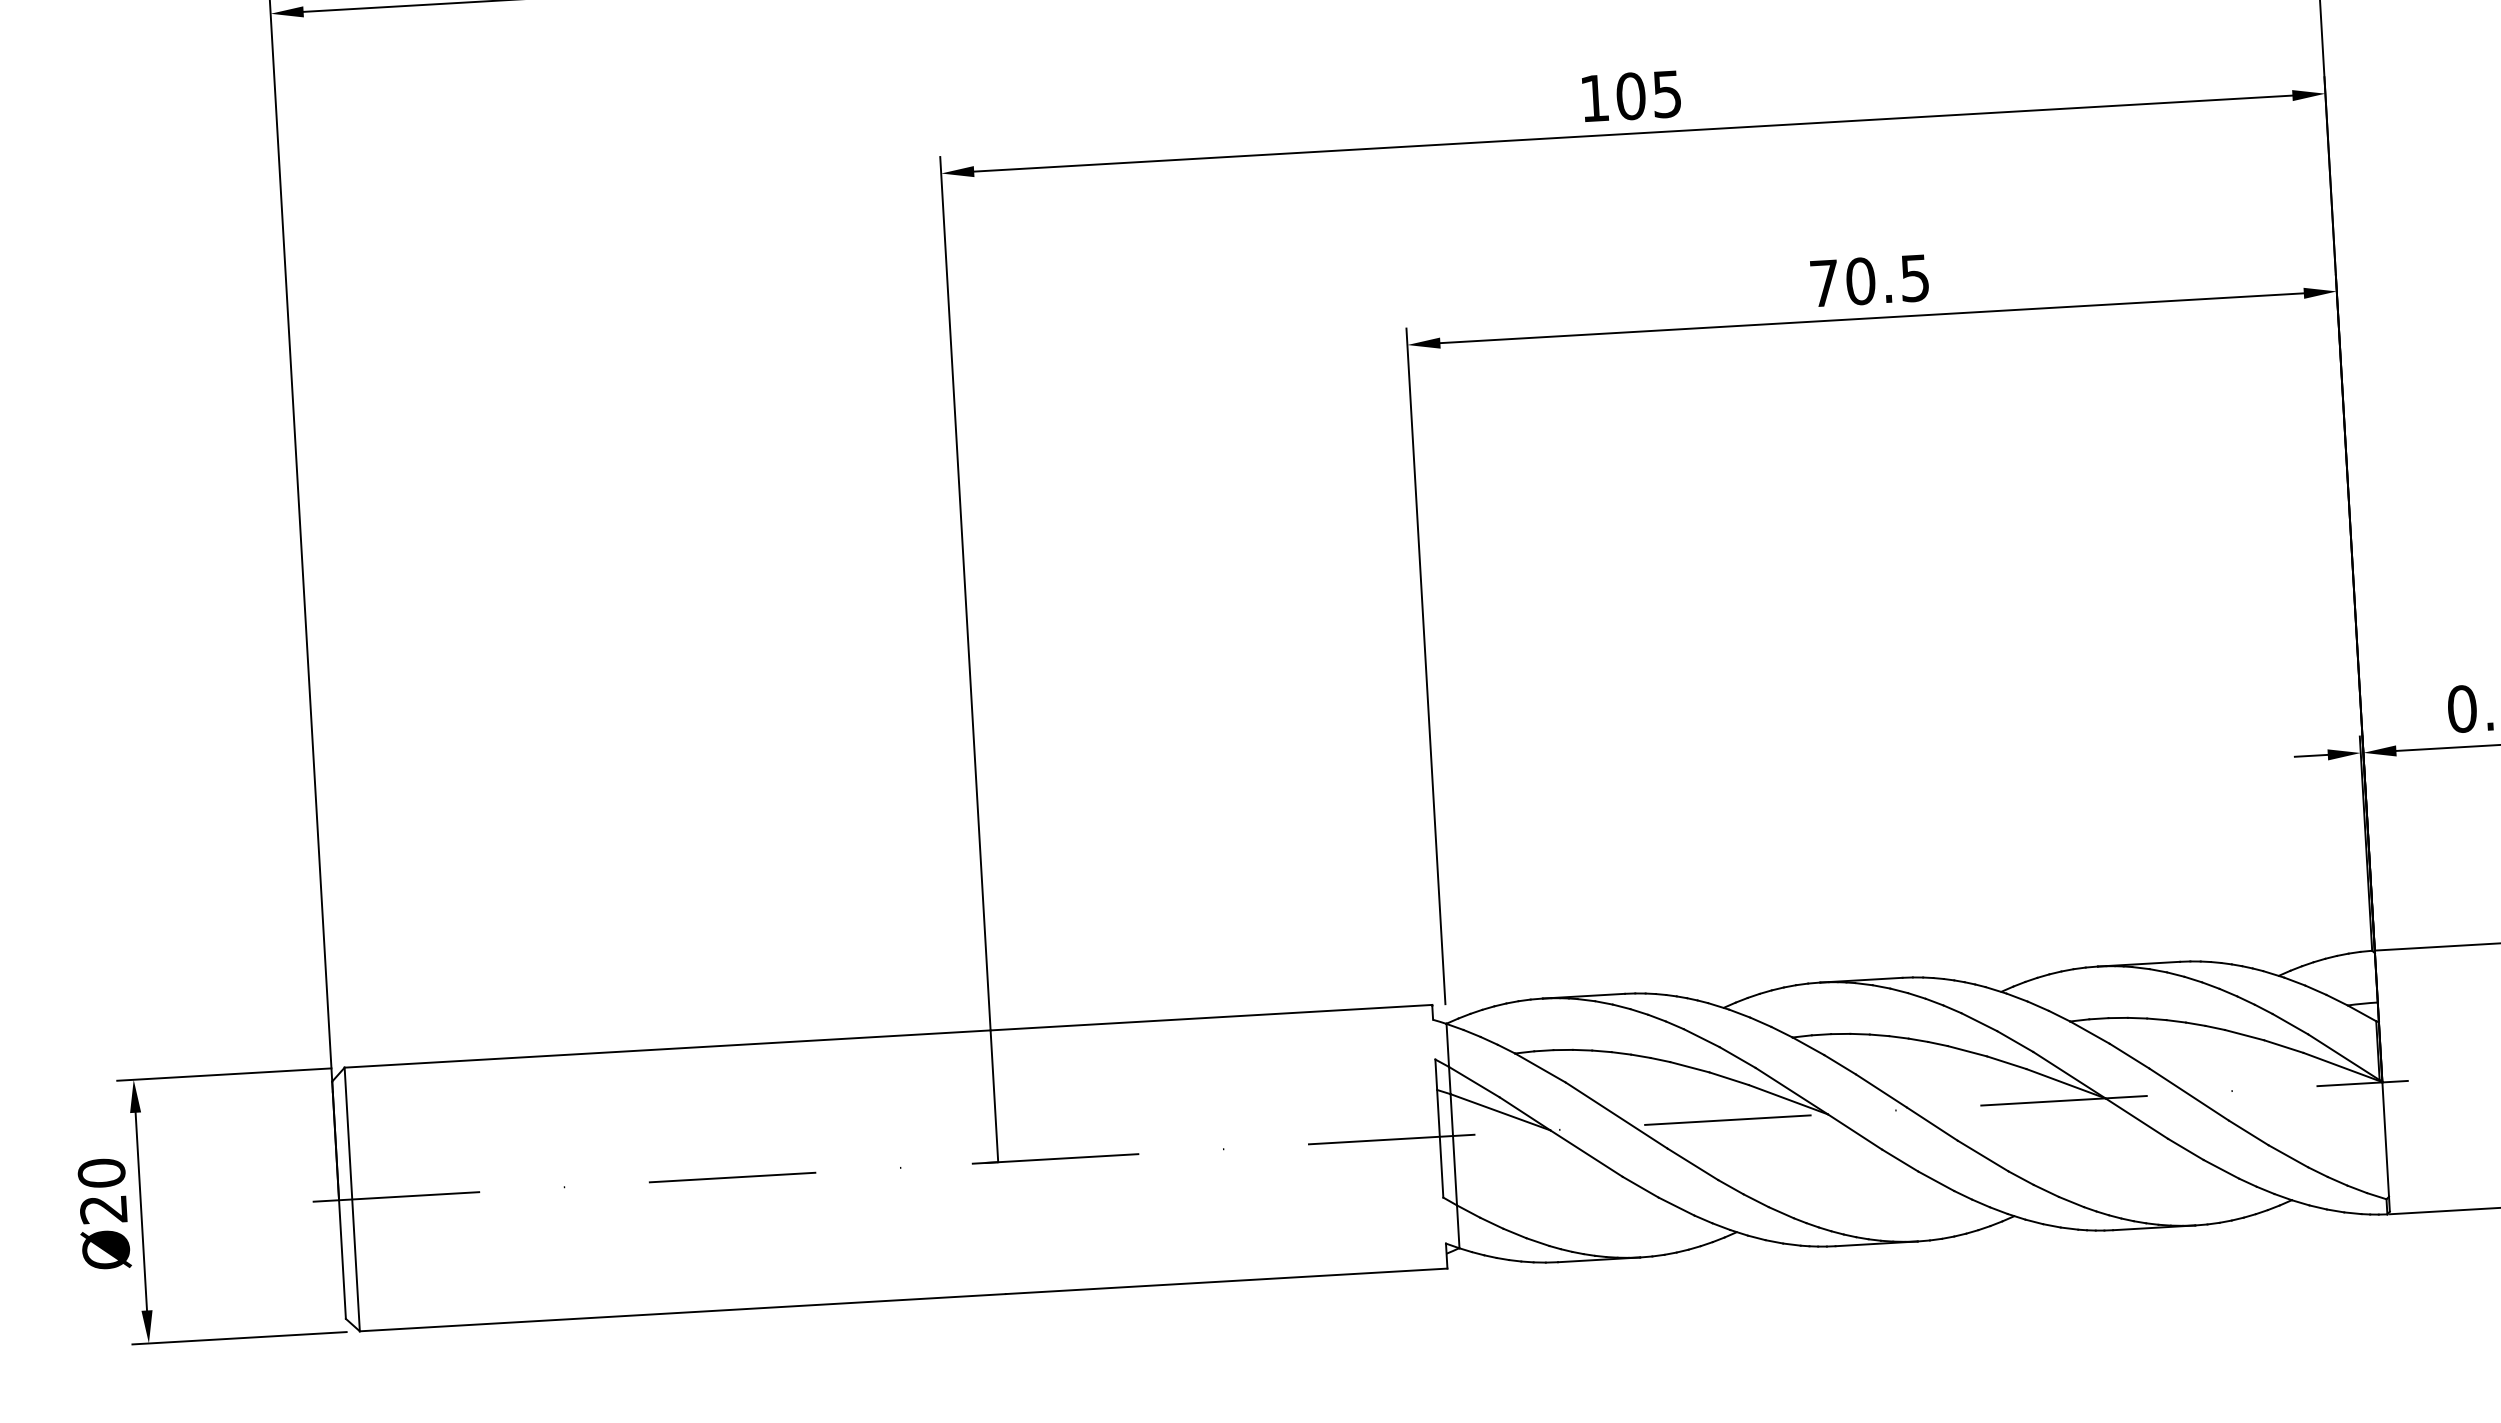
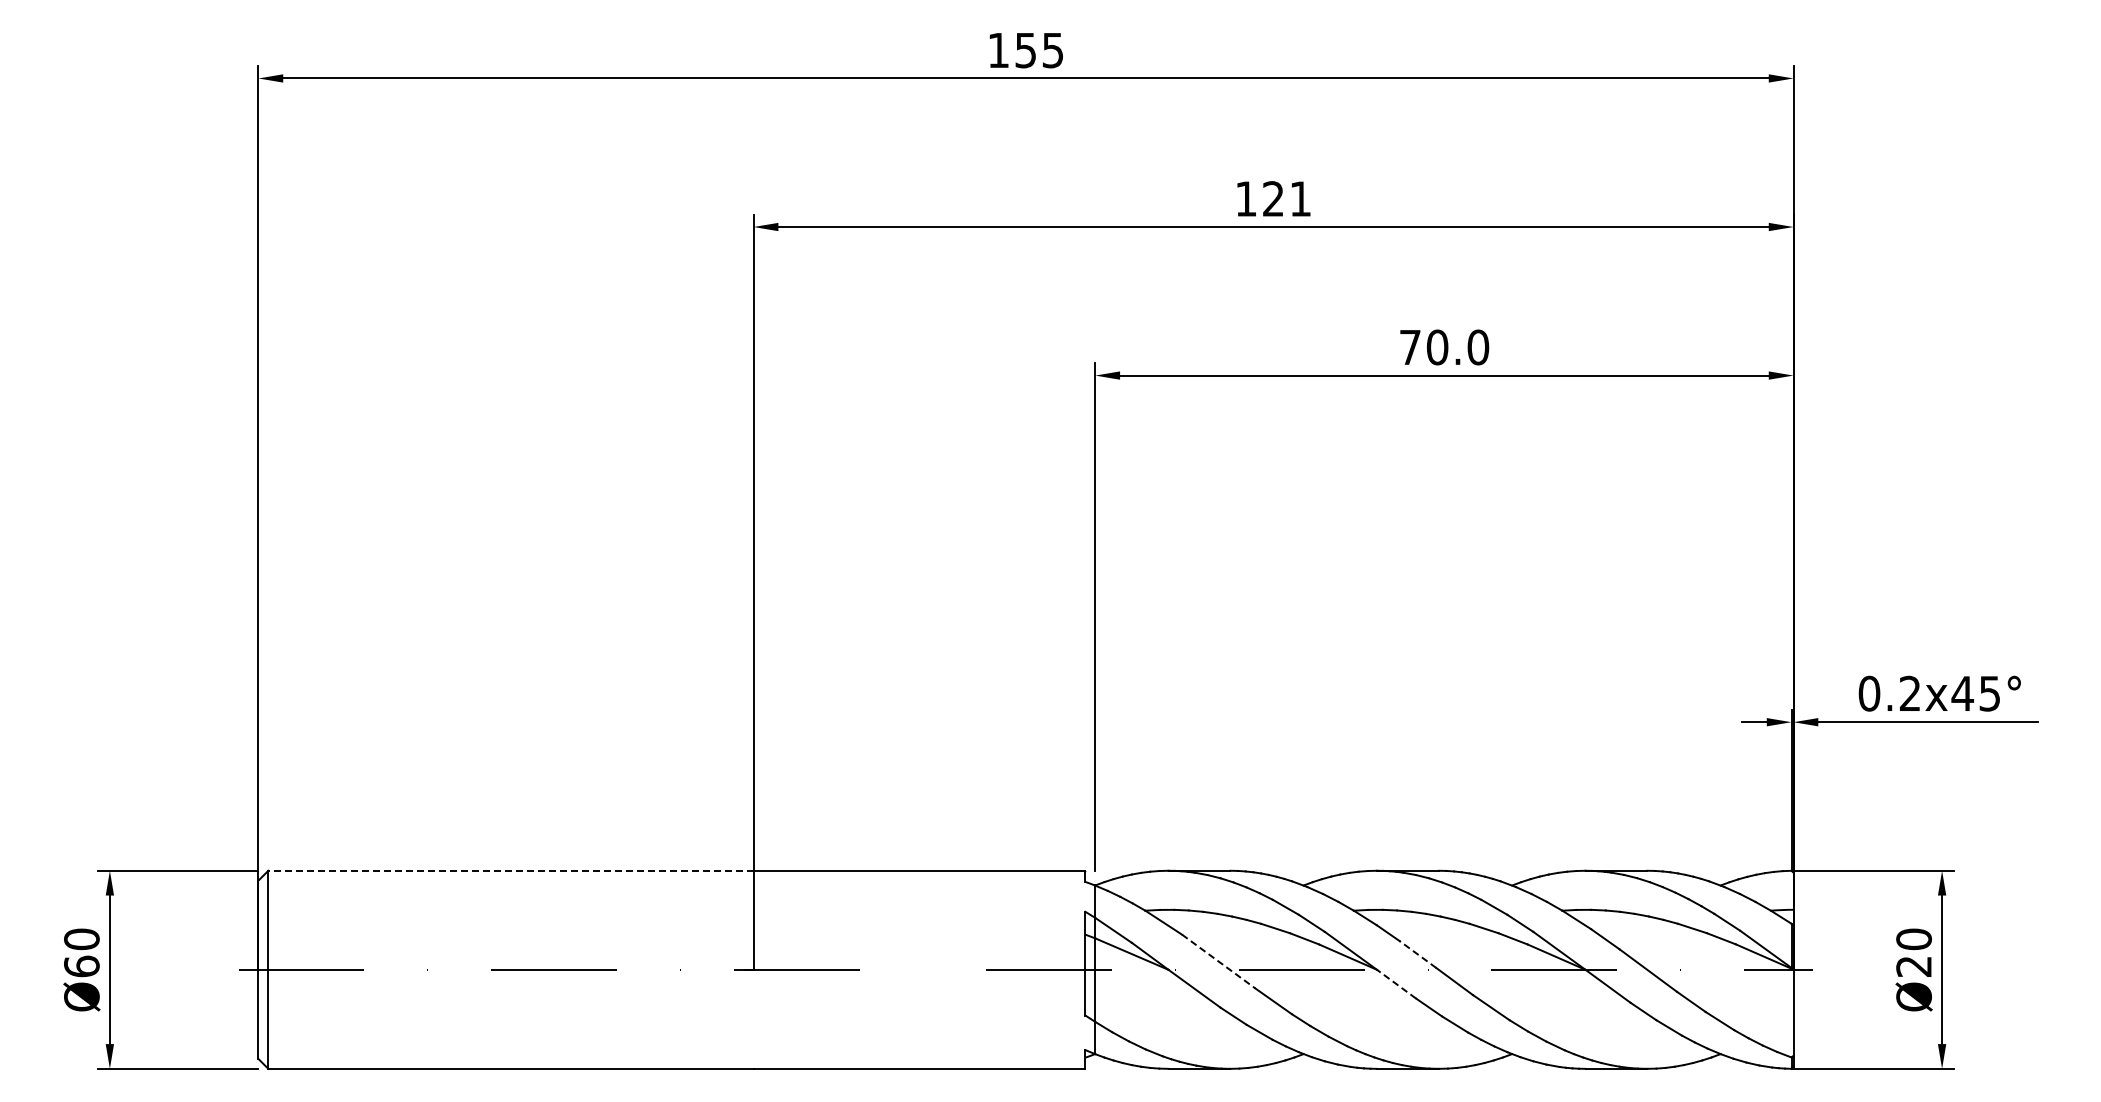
text: (1648, 94) -> (1286, 198), 105 -> 121
text: (1915, 278) -> (1478, 347), 70.5 -> 70.0
line: (666, 1048) -> (510, 870), solid -> dashed
line: (1882, 1090) -> (1418, 954), solid -> dashed
line: (1617, 1115) -> (1219, 961), solid -> dashed
line: (1854, 1131) -> (1396, 983), solid -> dashed
text: (103, 1209) -> (81, 966), Ø20 -> Ø60

